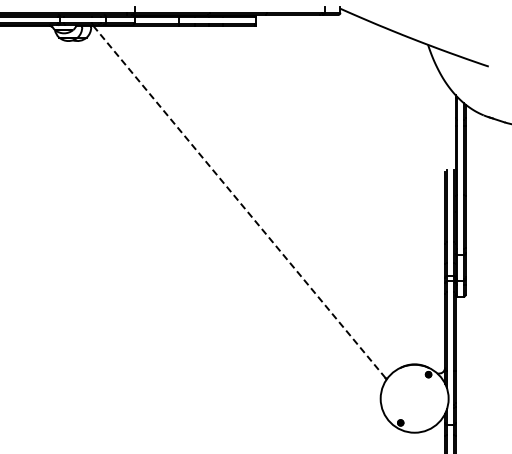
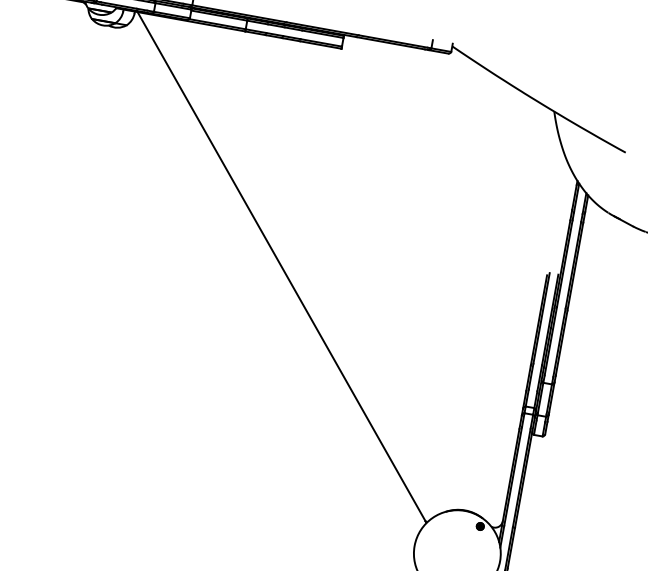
line: (239, 202) -> (281, 267), dashed -> solid

